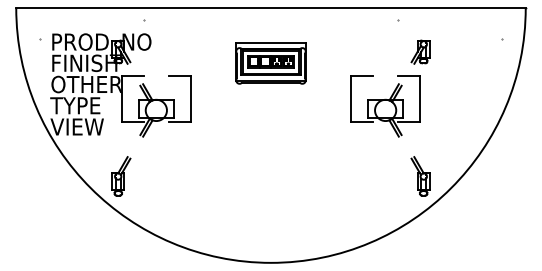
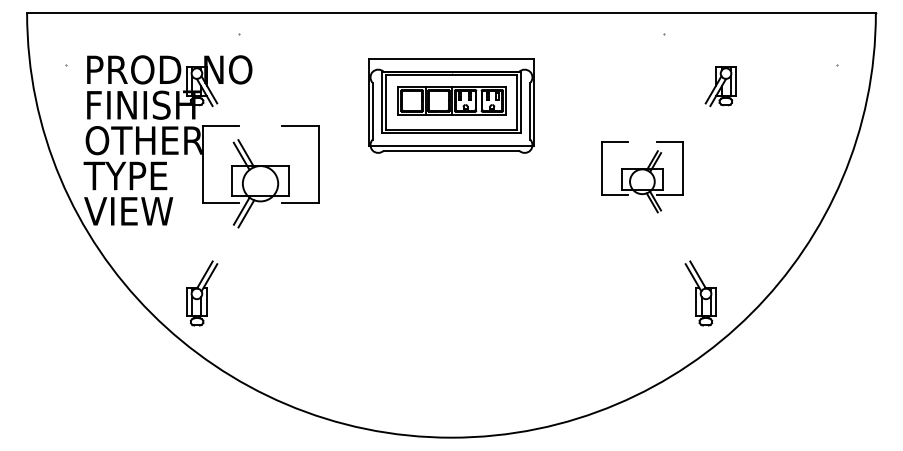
part: (420, 51) -> (720, 85), moved
part: (270, 63) -> (450, 105), size x1.4
part: (385, 106) -> (642, 177), size x0.7

